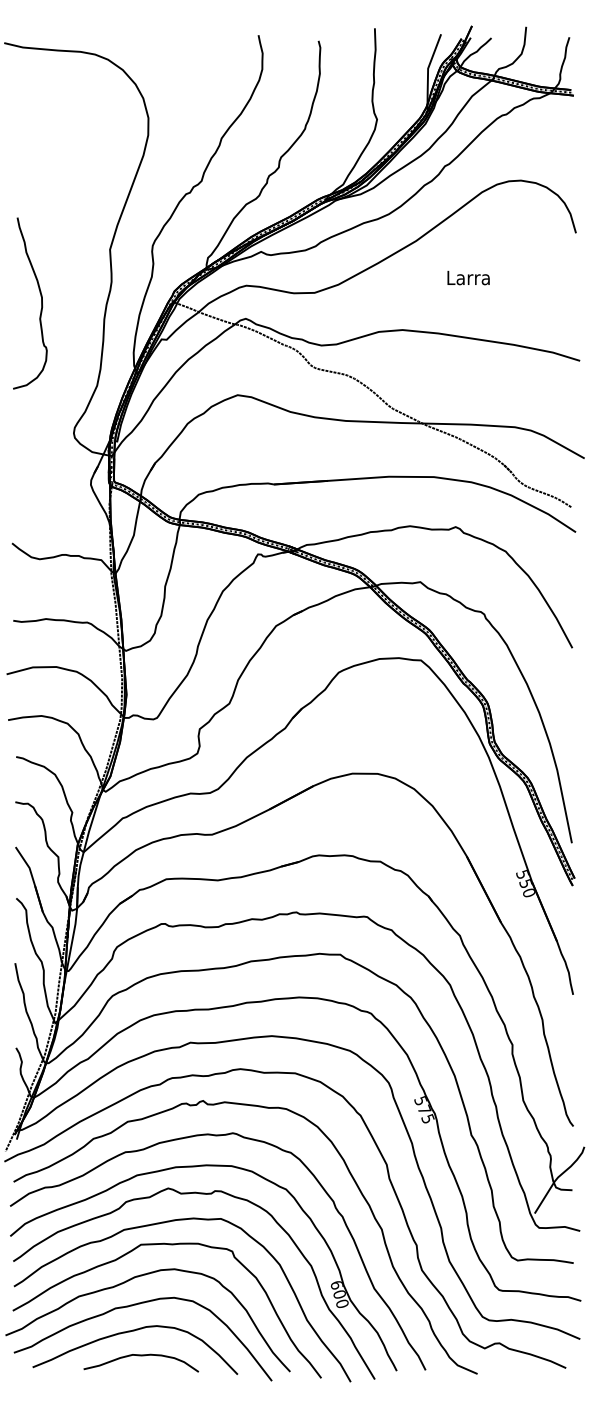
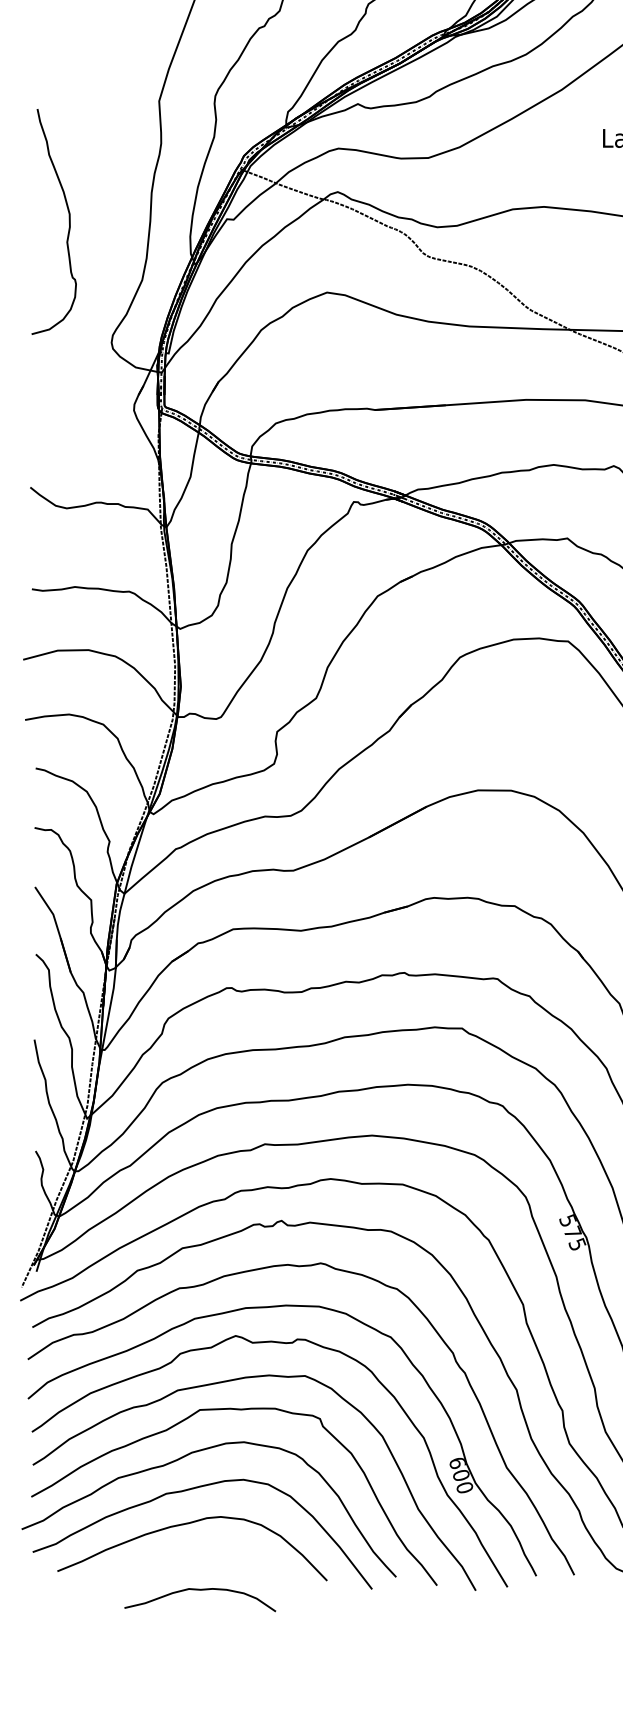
curve: (41, 303) -> (69, 221), moved
curve: (141, 1356) -> (200, 1591), moved

